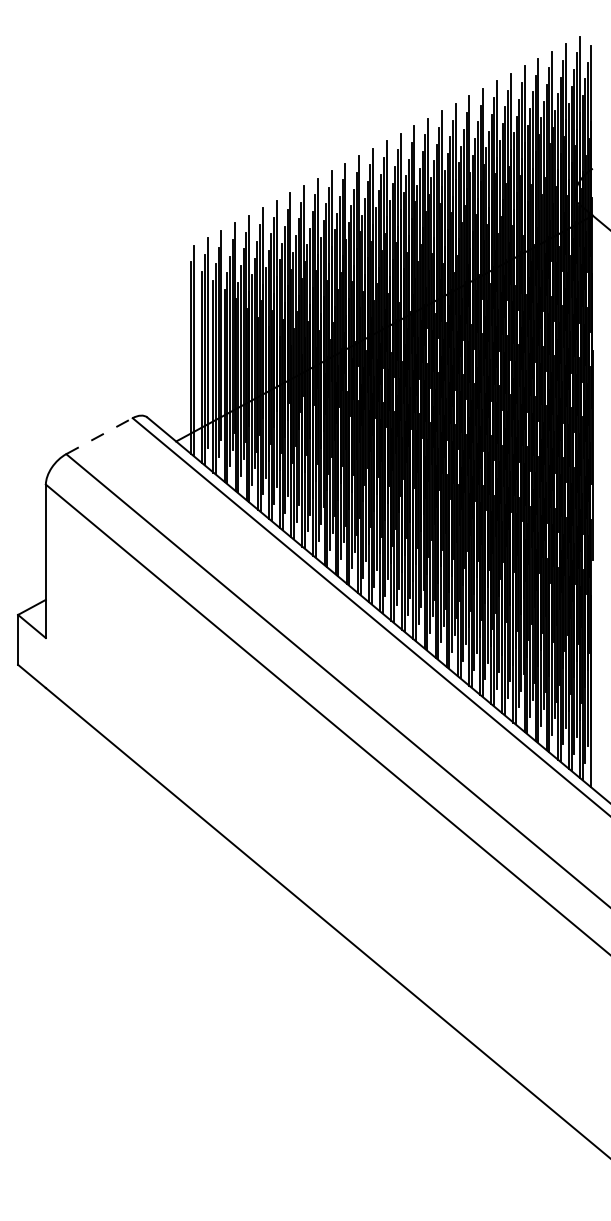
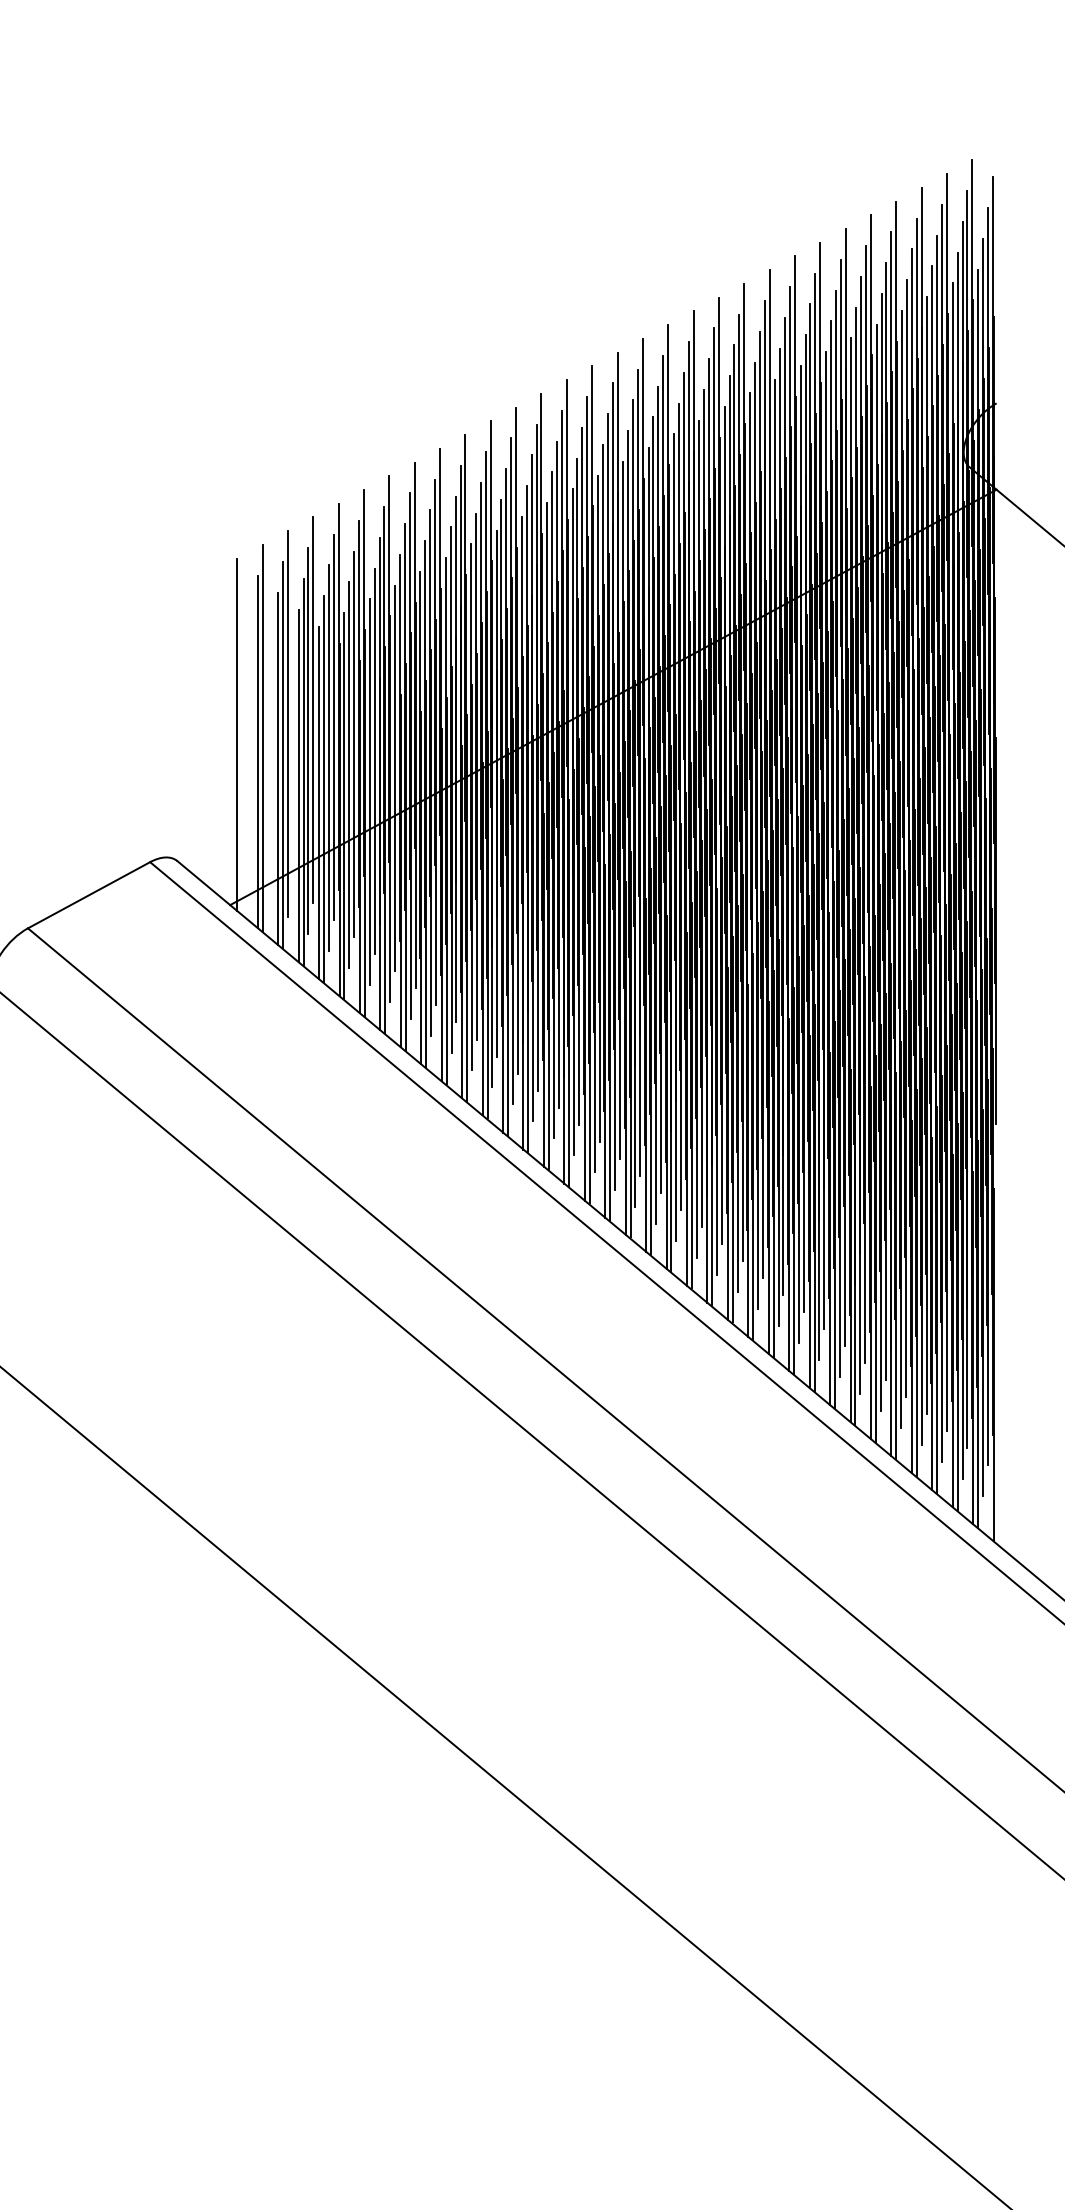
line: (180, 348) -> (238, 734), added
line: (99, 436) -> (89, 895), dashed -> solid

